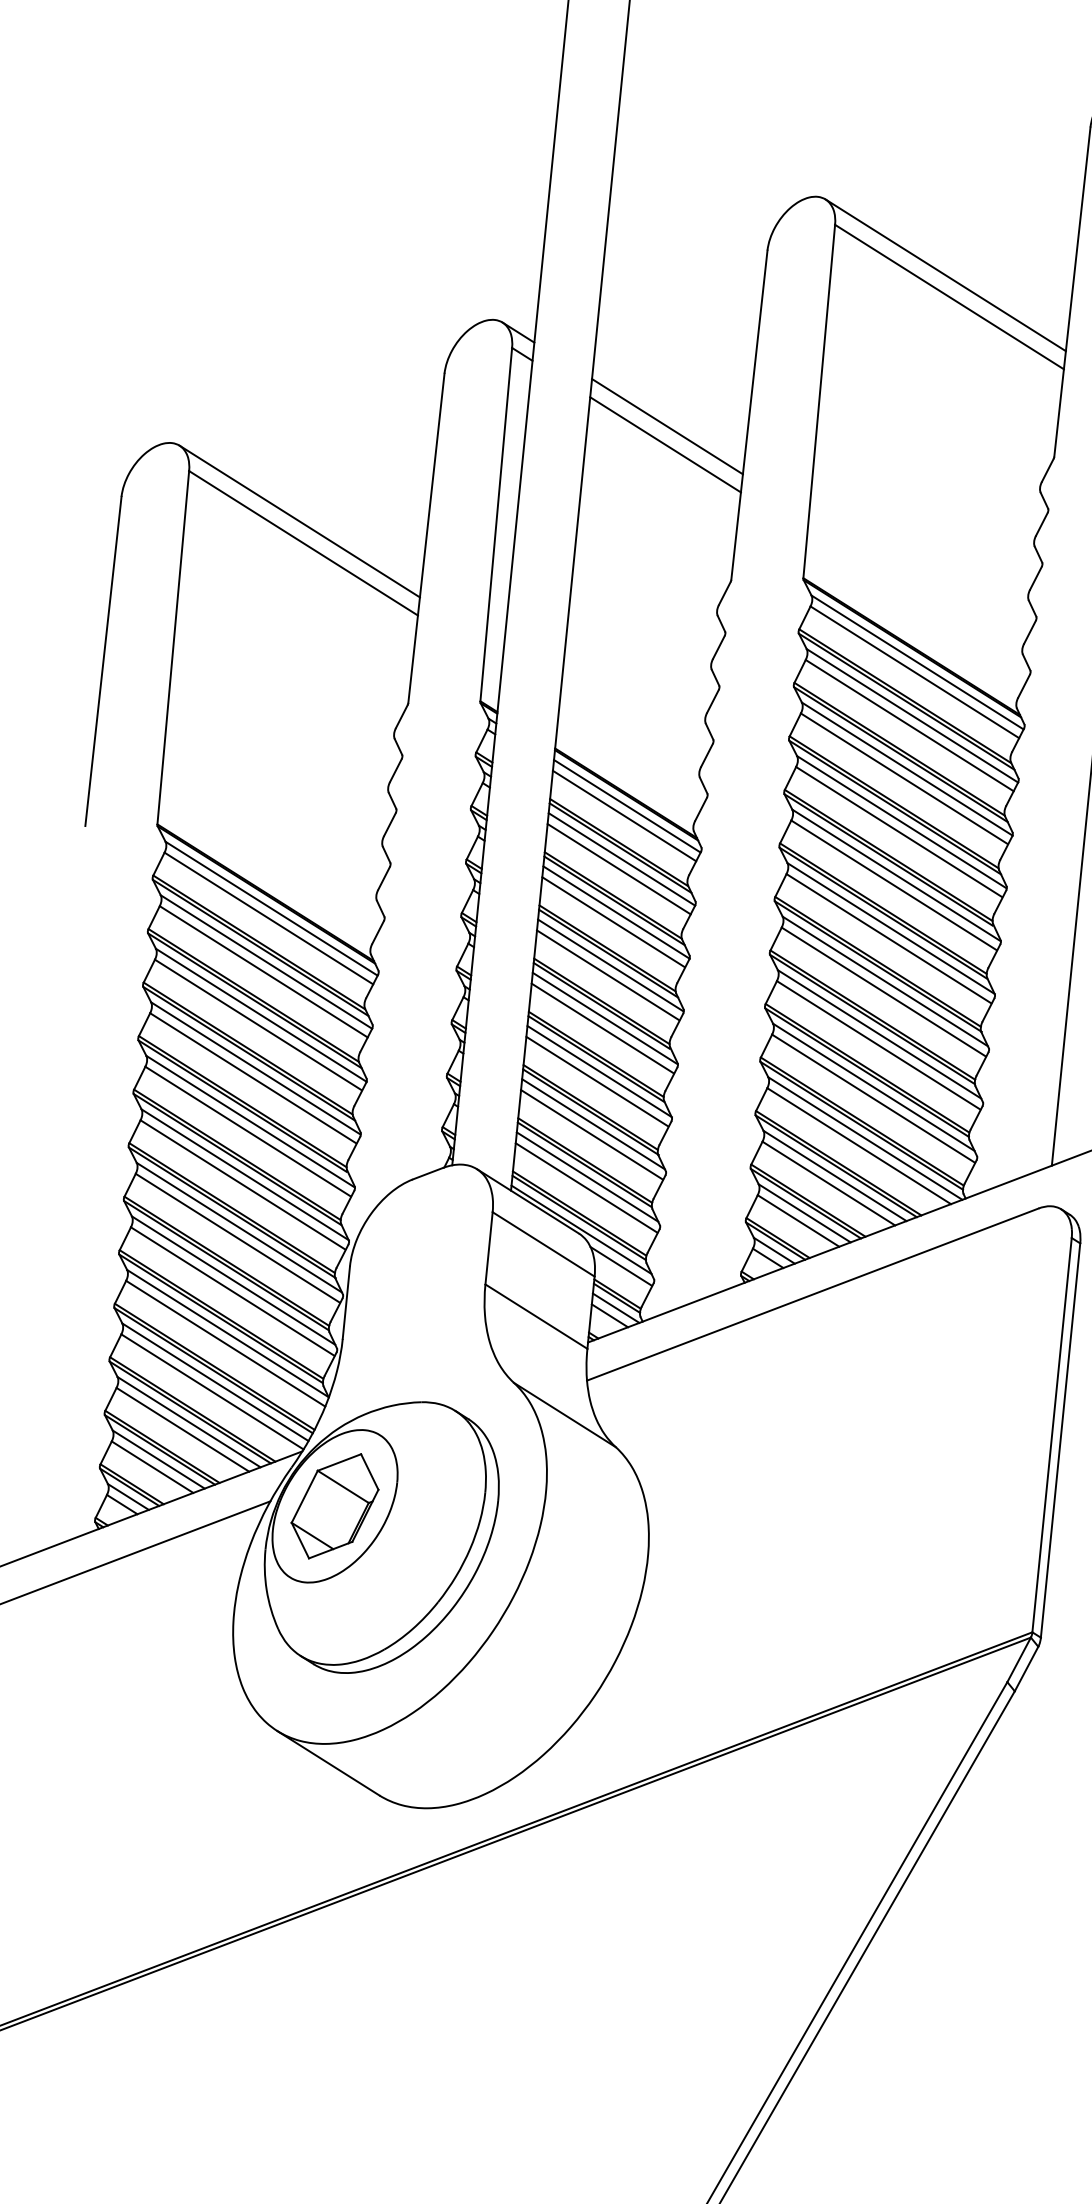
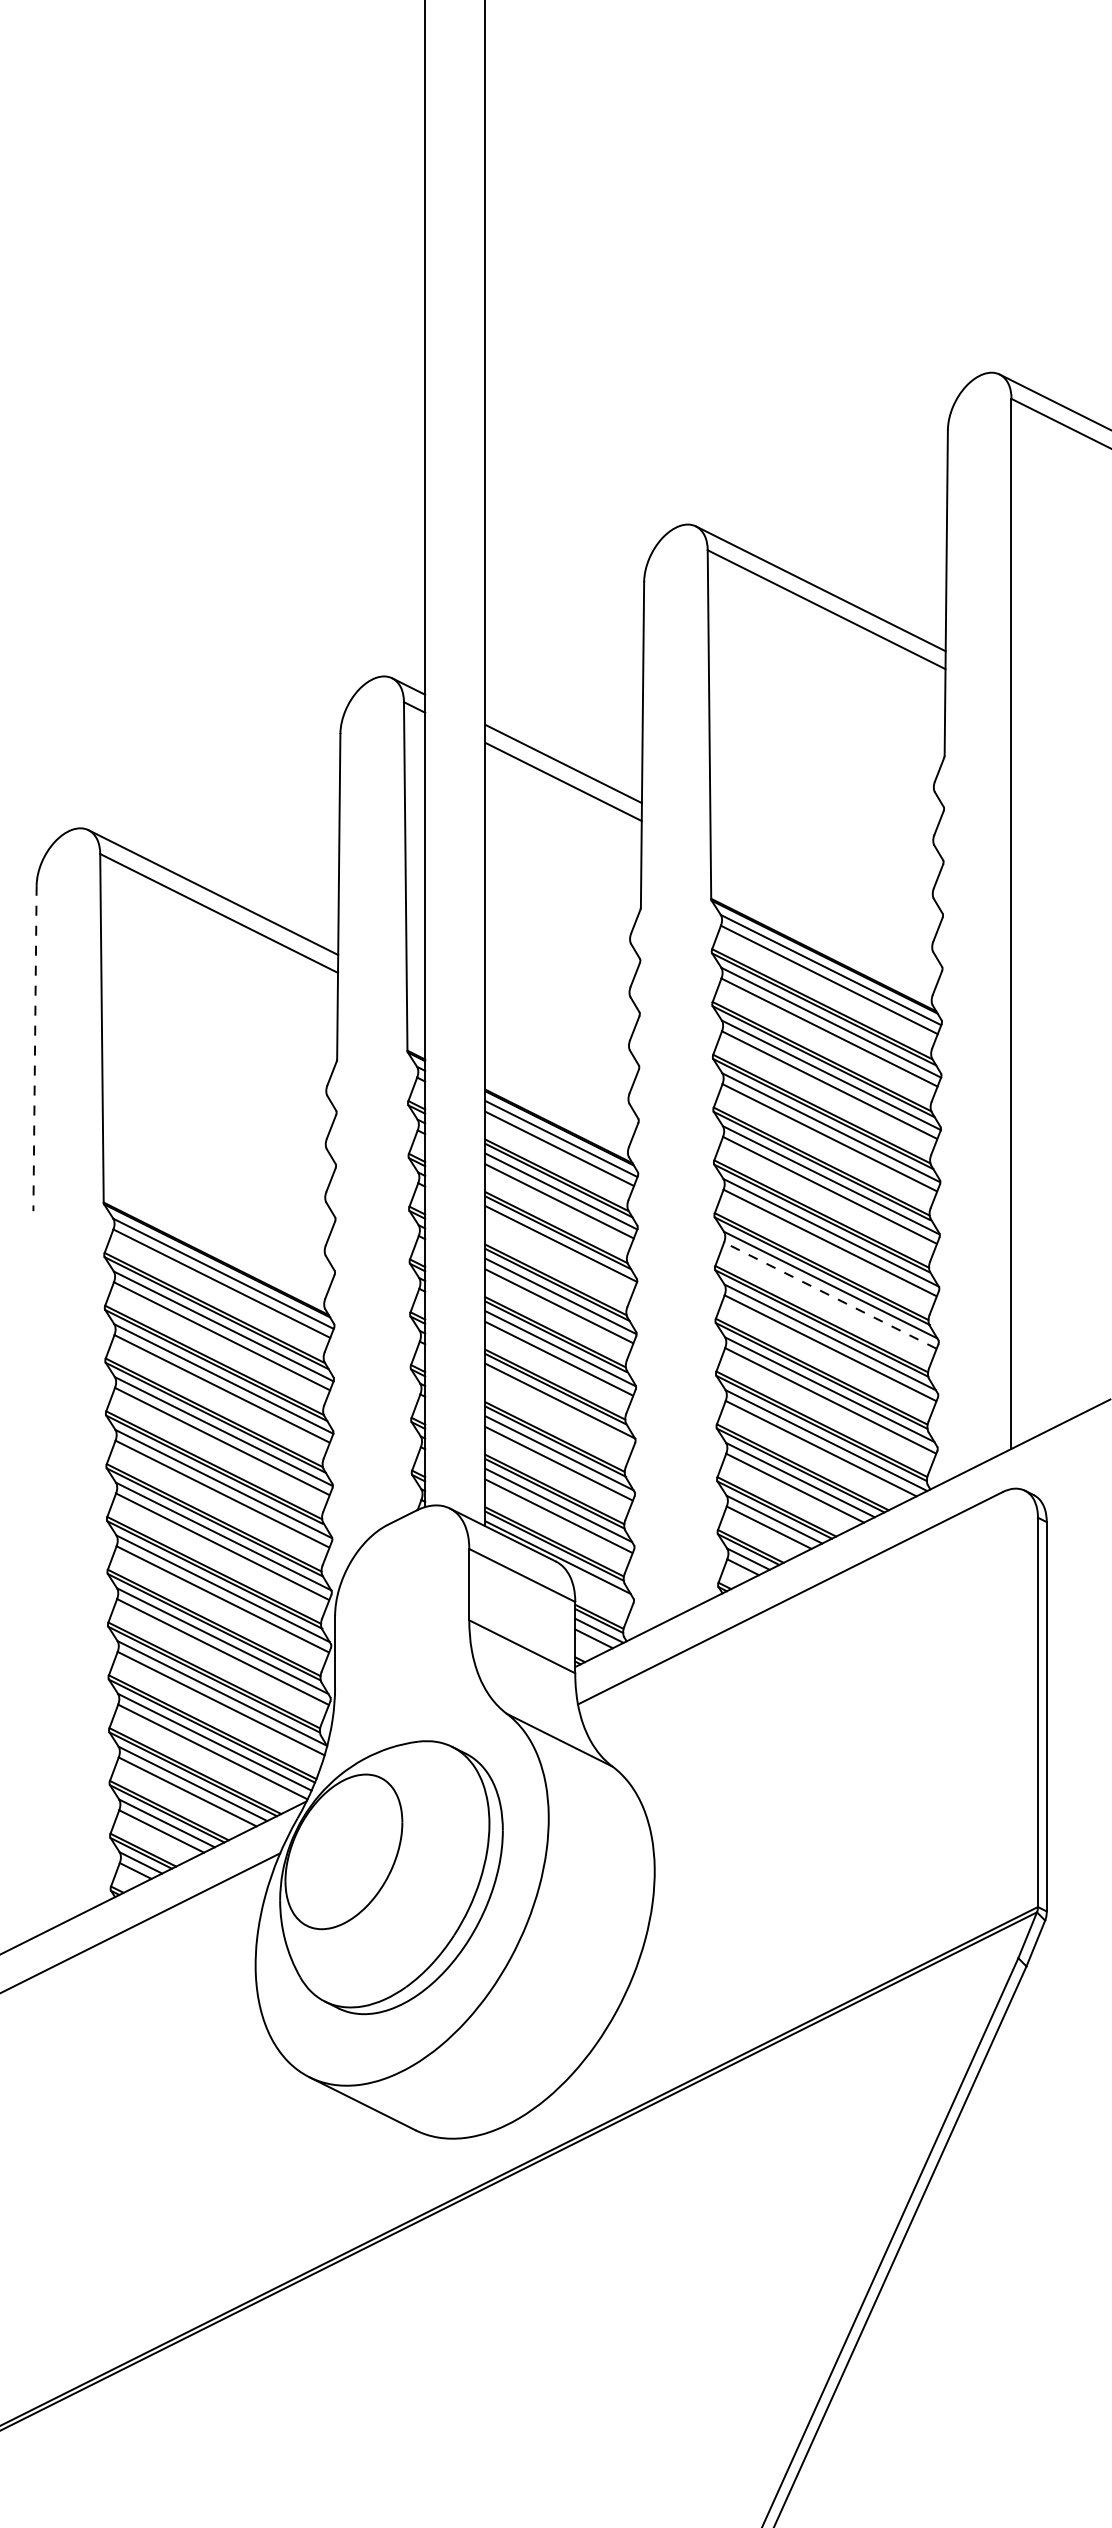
line: (103, 661) -> (35, 1048), solid -> dashed
line: (612, 921) -> (558, 1253), removed
line: (884, 992) -> (830, 1295), solid -> dashed
line: (596, 1081) -> (558, 1411), removed
line: (621, 1266) -> (600, 1589), removed
part: (334, 1505) -> (343, 1851), removed

